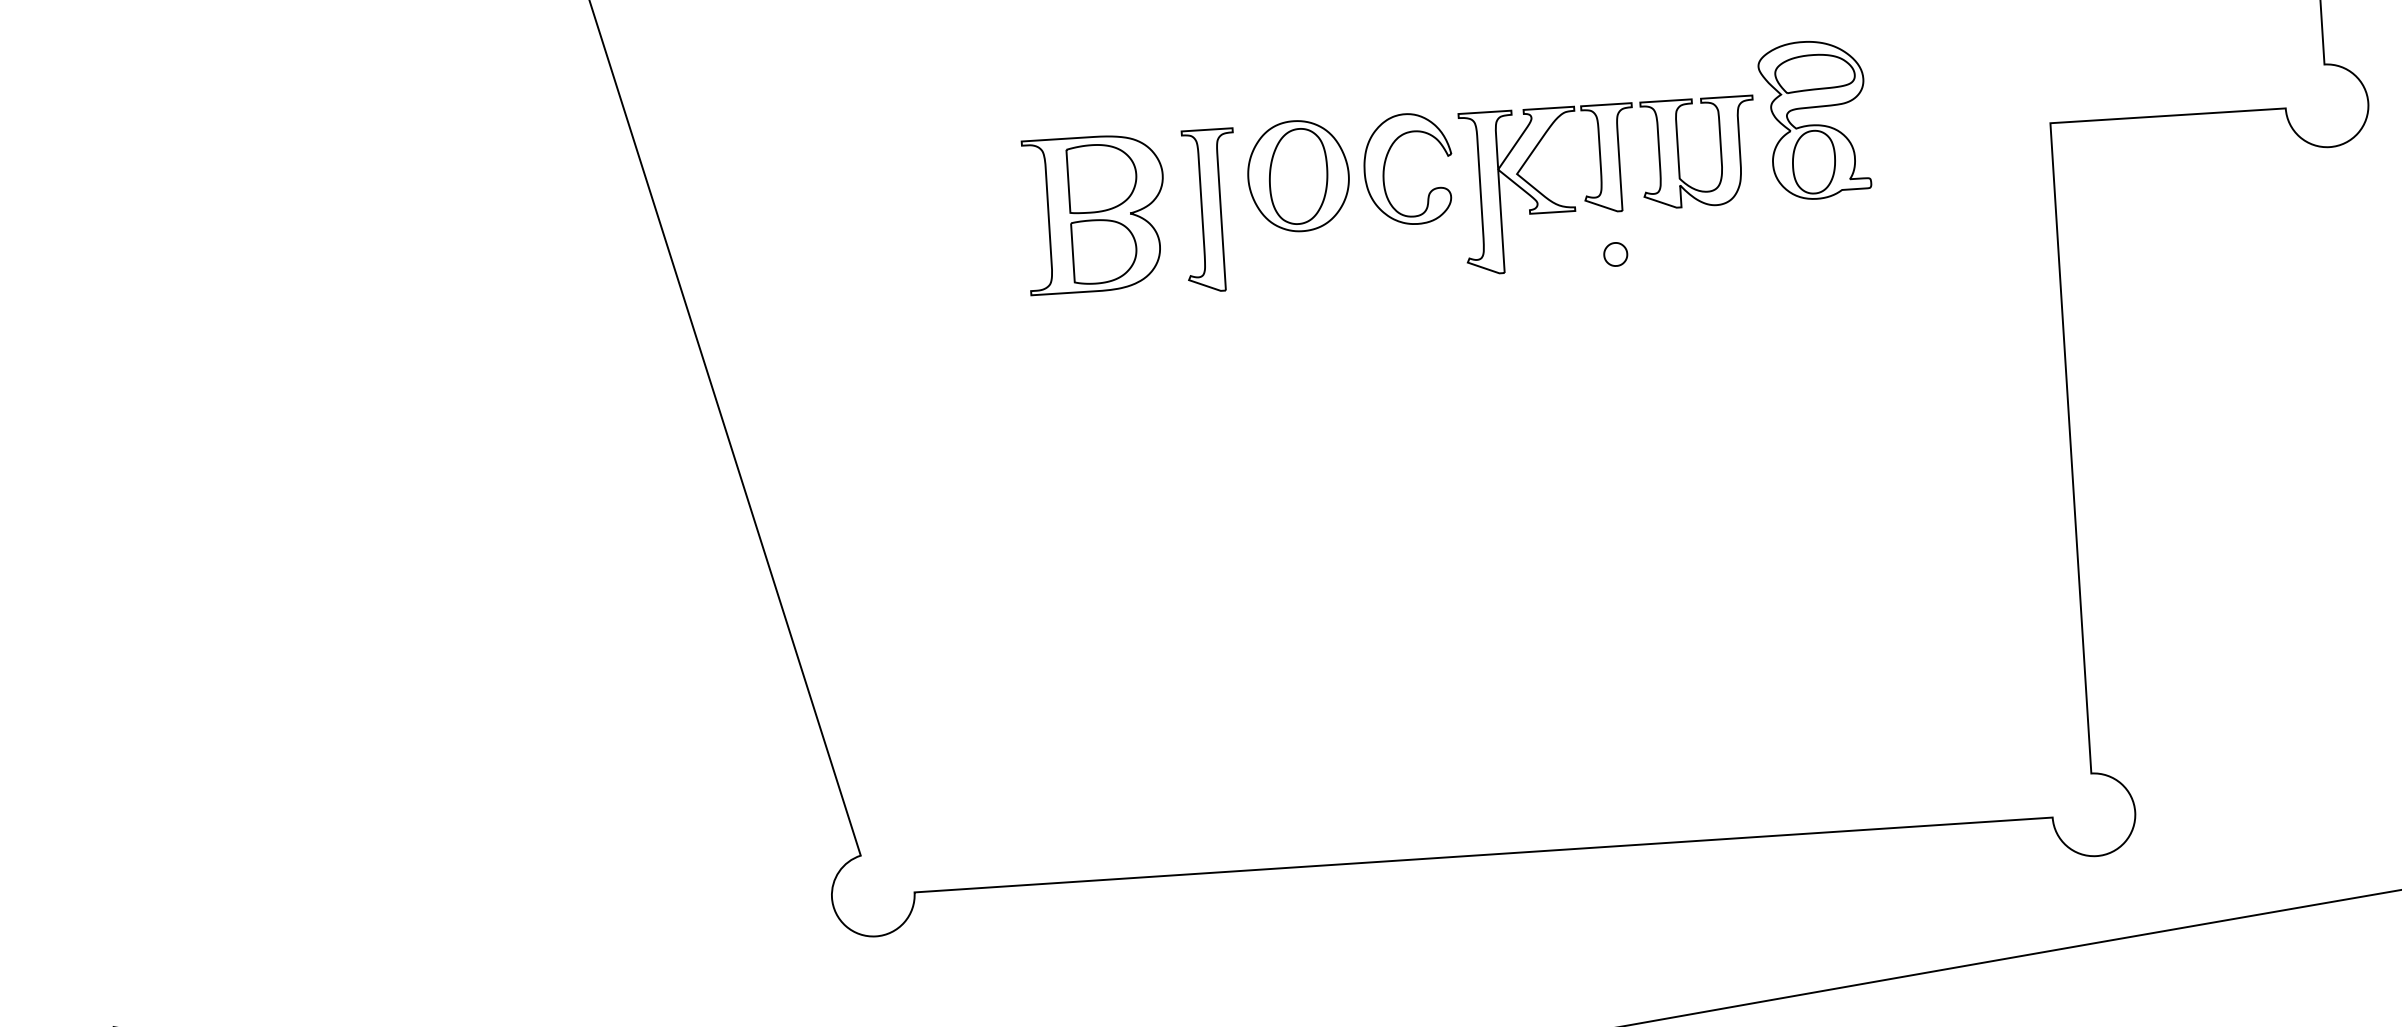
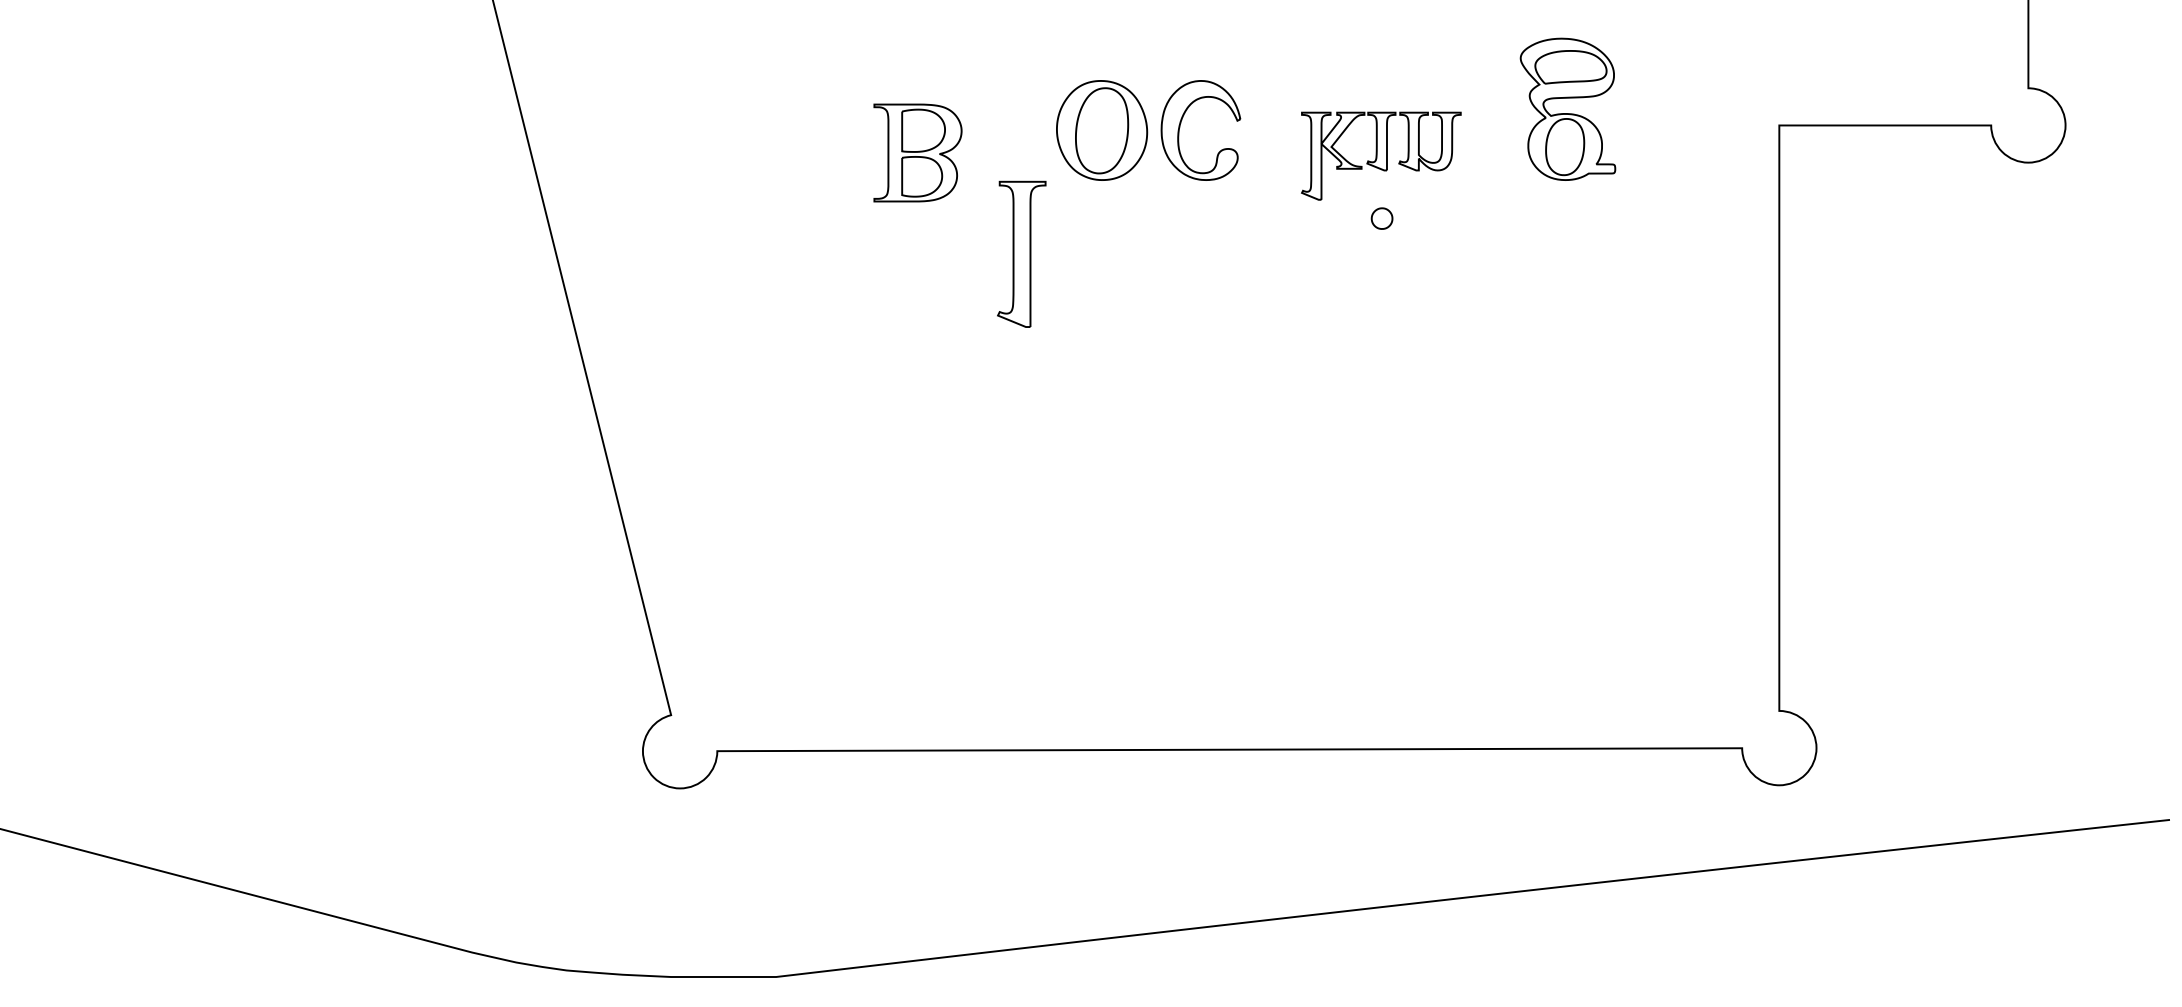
part: (1610, 184) -> (1381, 155), size x0.6
part: (1210, 209) -> (1021, 253), moved
part: (1095, 213) -> (917, 152), size x0.7

